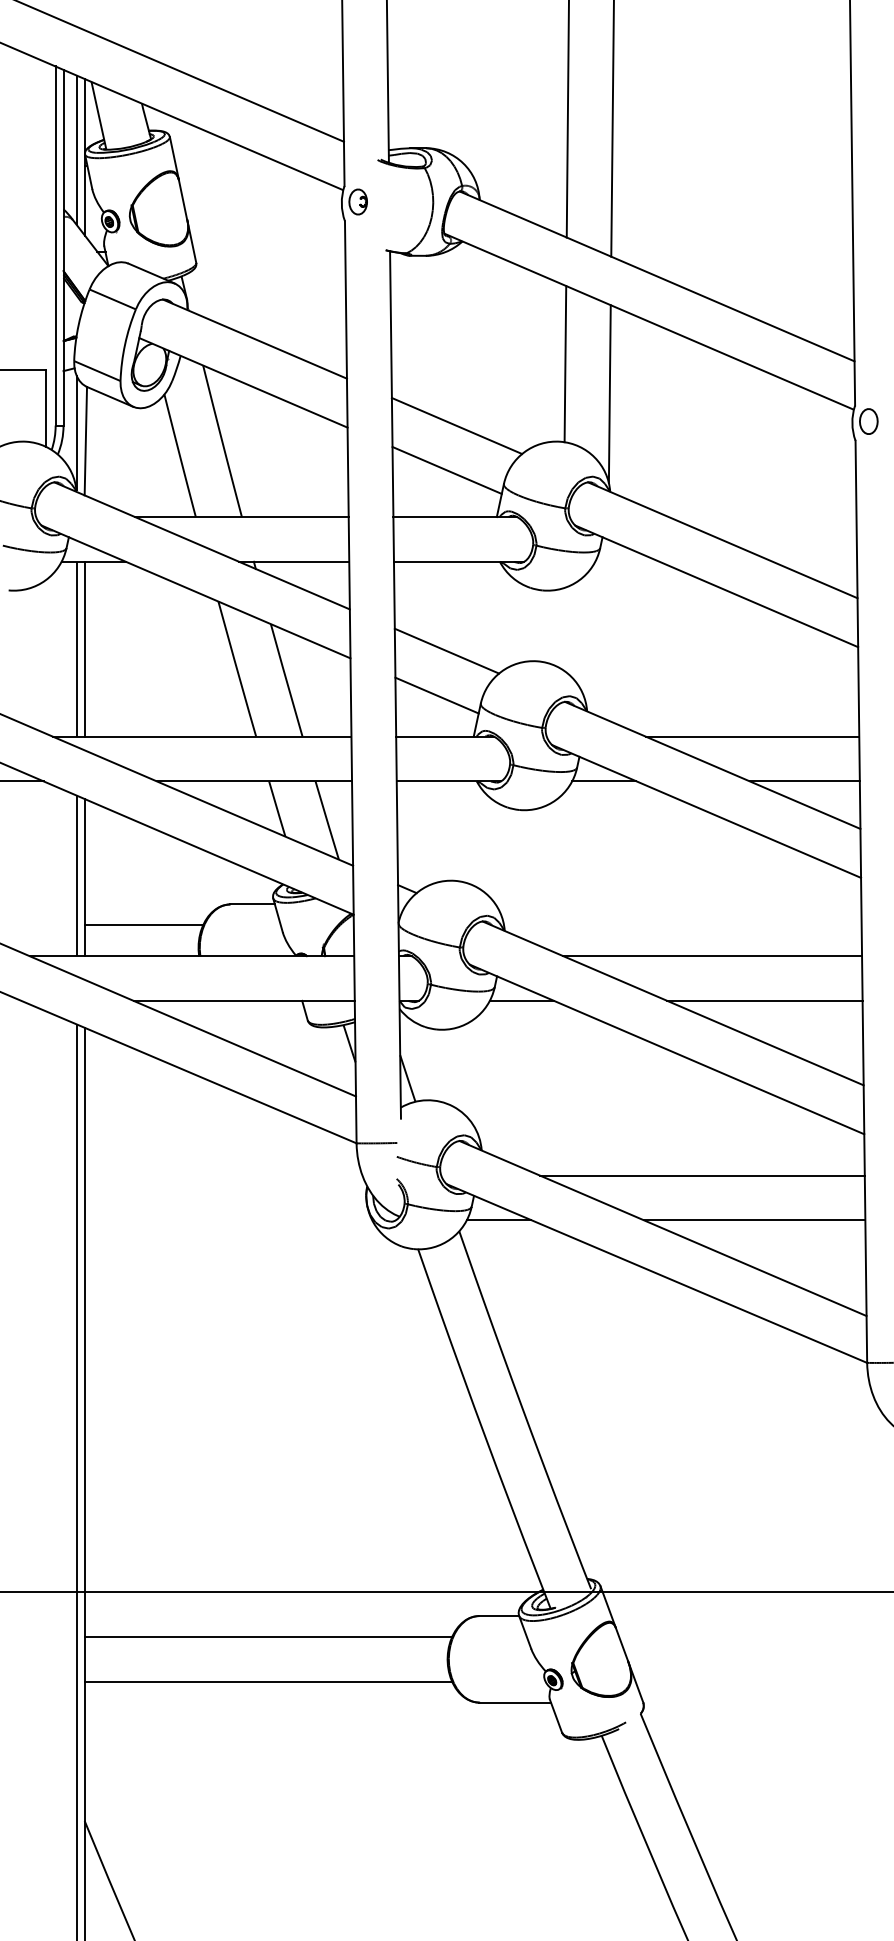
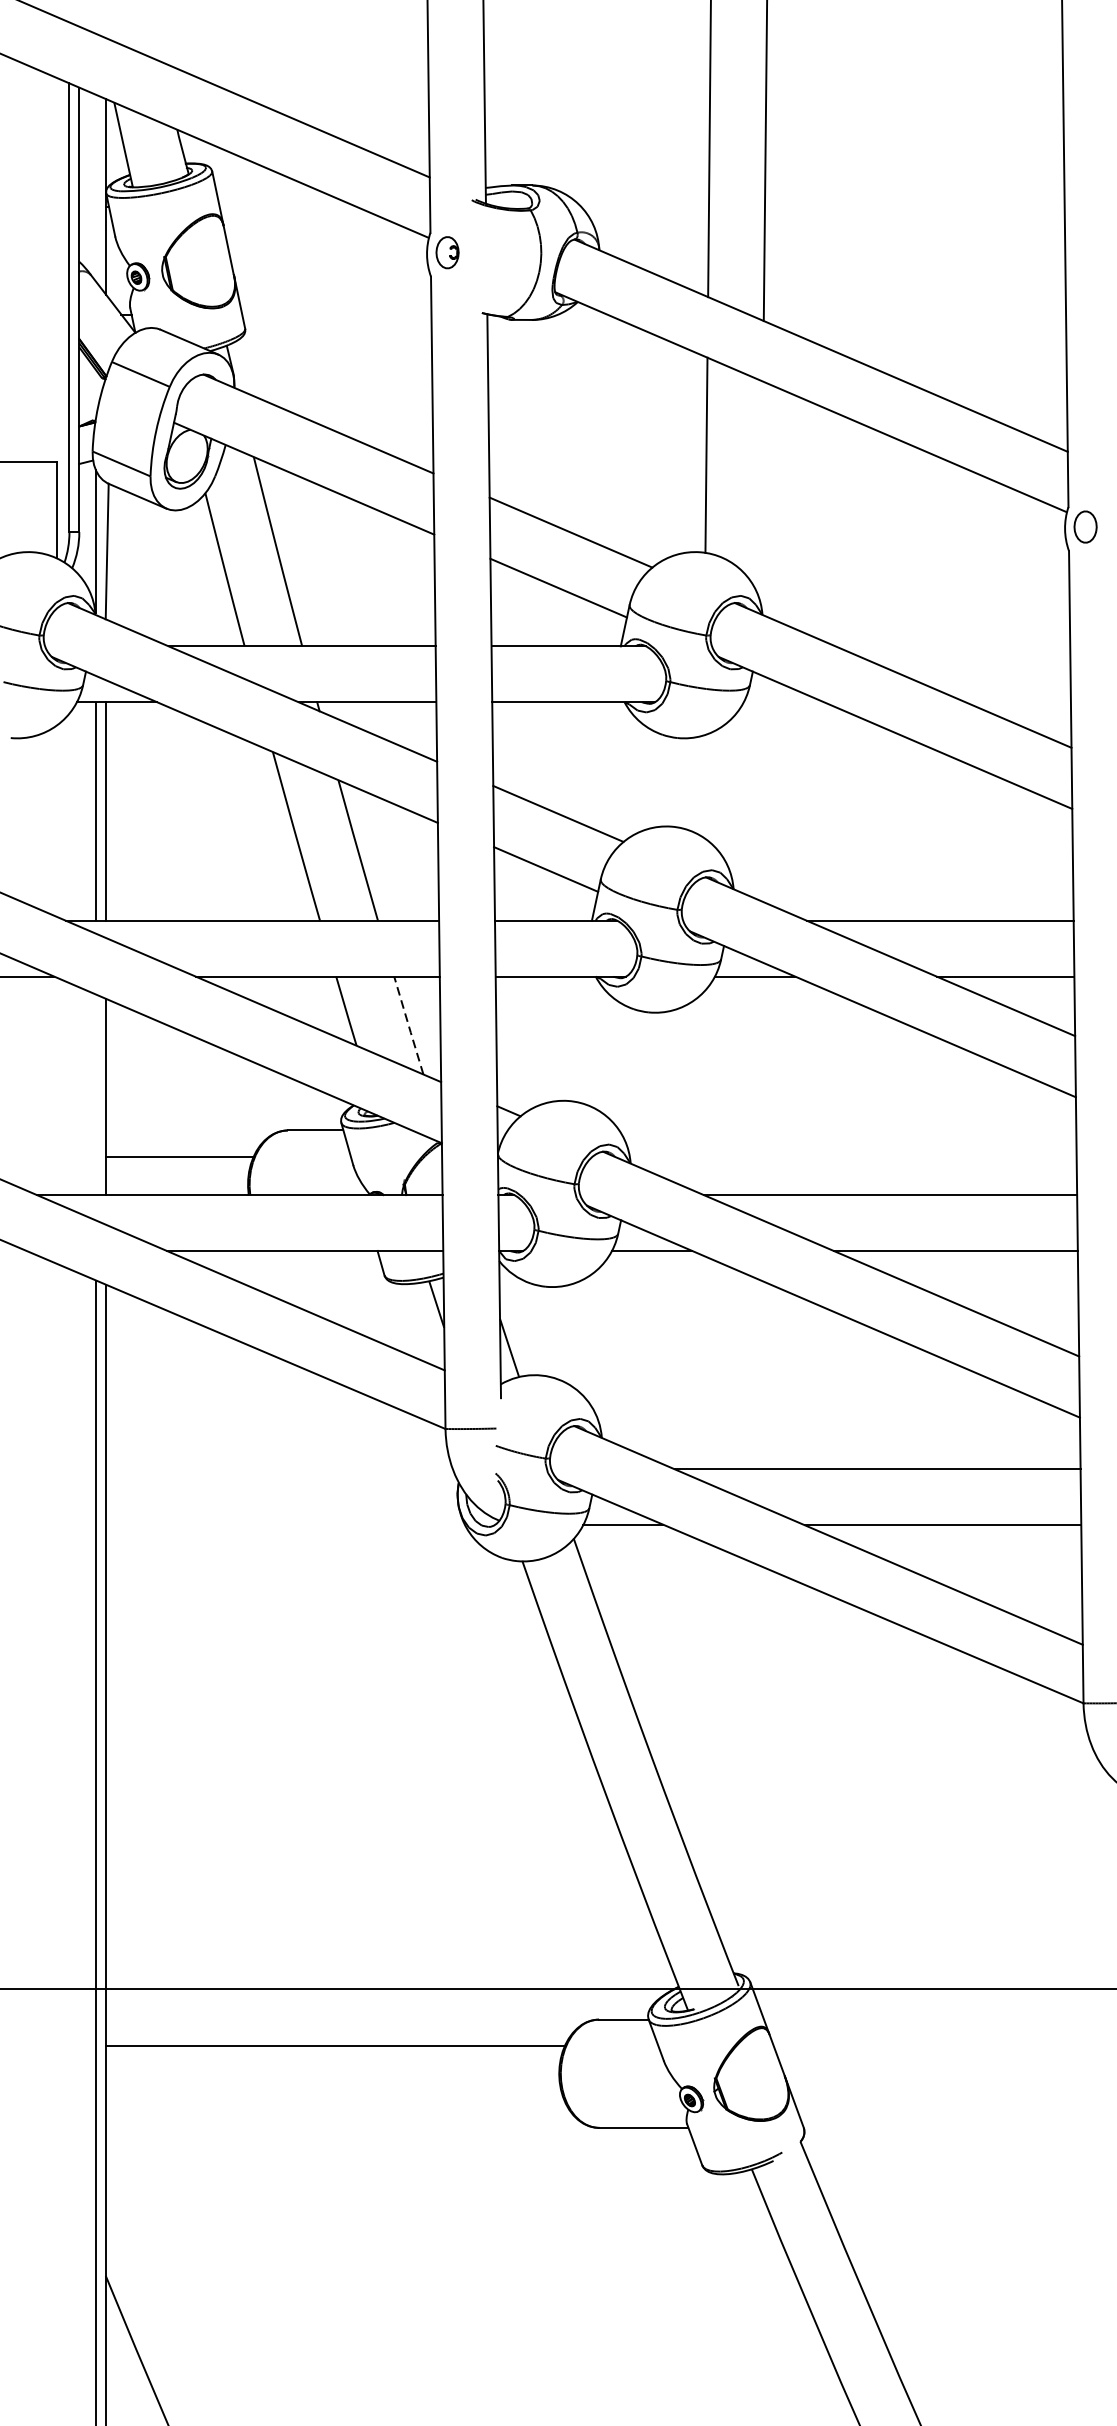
line: (76, 149) -> (95, 187), removed
line: (609, 394) -> (761, 493), removed
line: (327, 820) -> (409, 1025), solid -> dashed
line: (76, 875) -> (95, 1094), removed
line: (268, 1681) -> (335, 2101), removed

